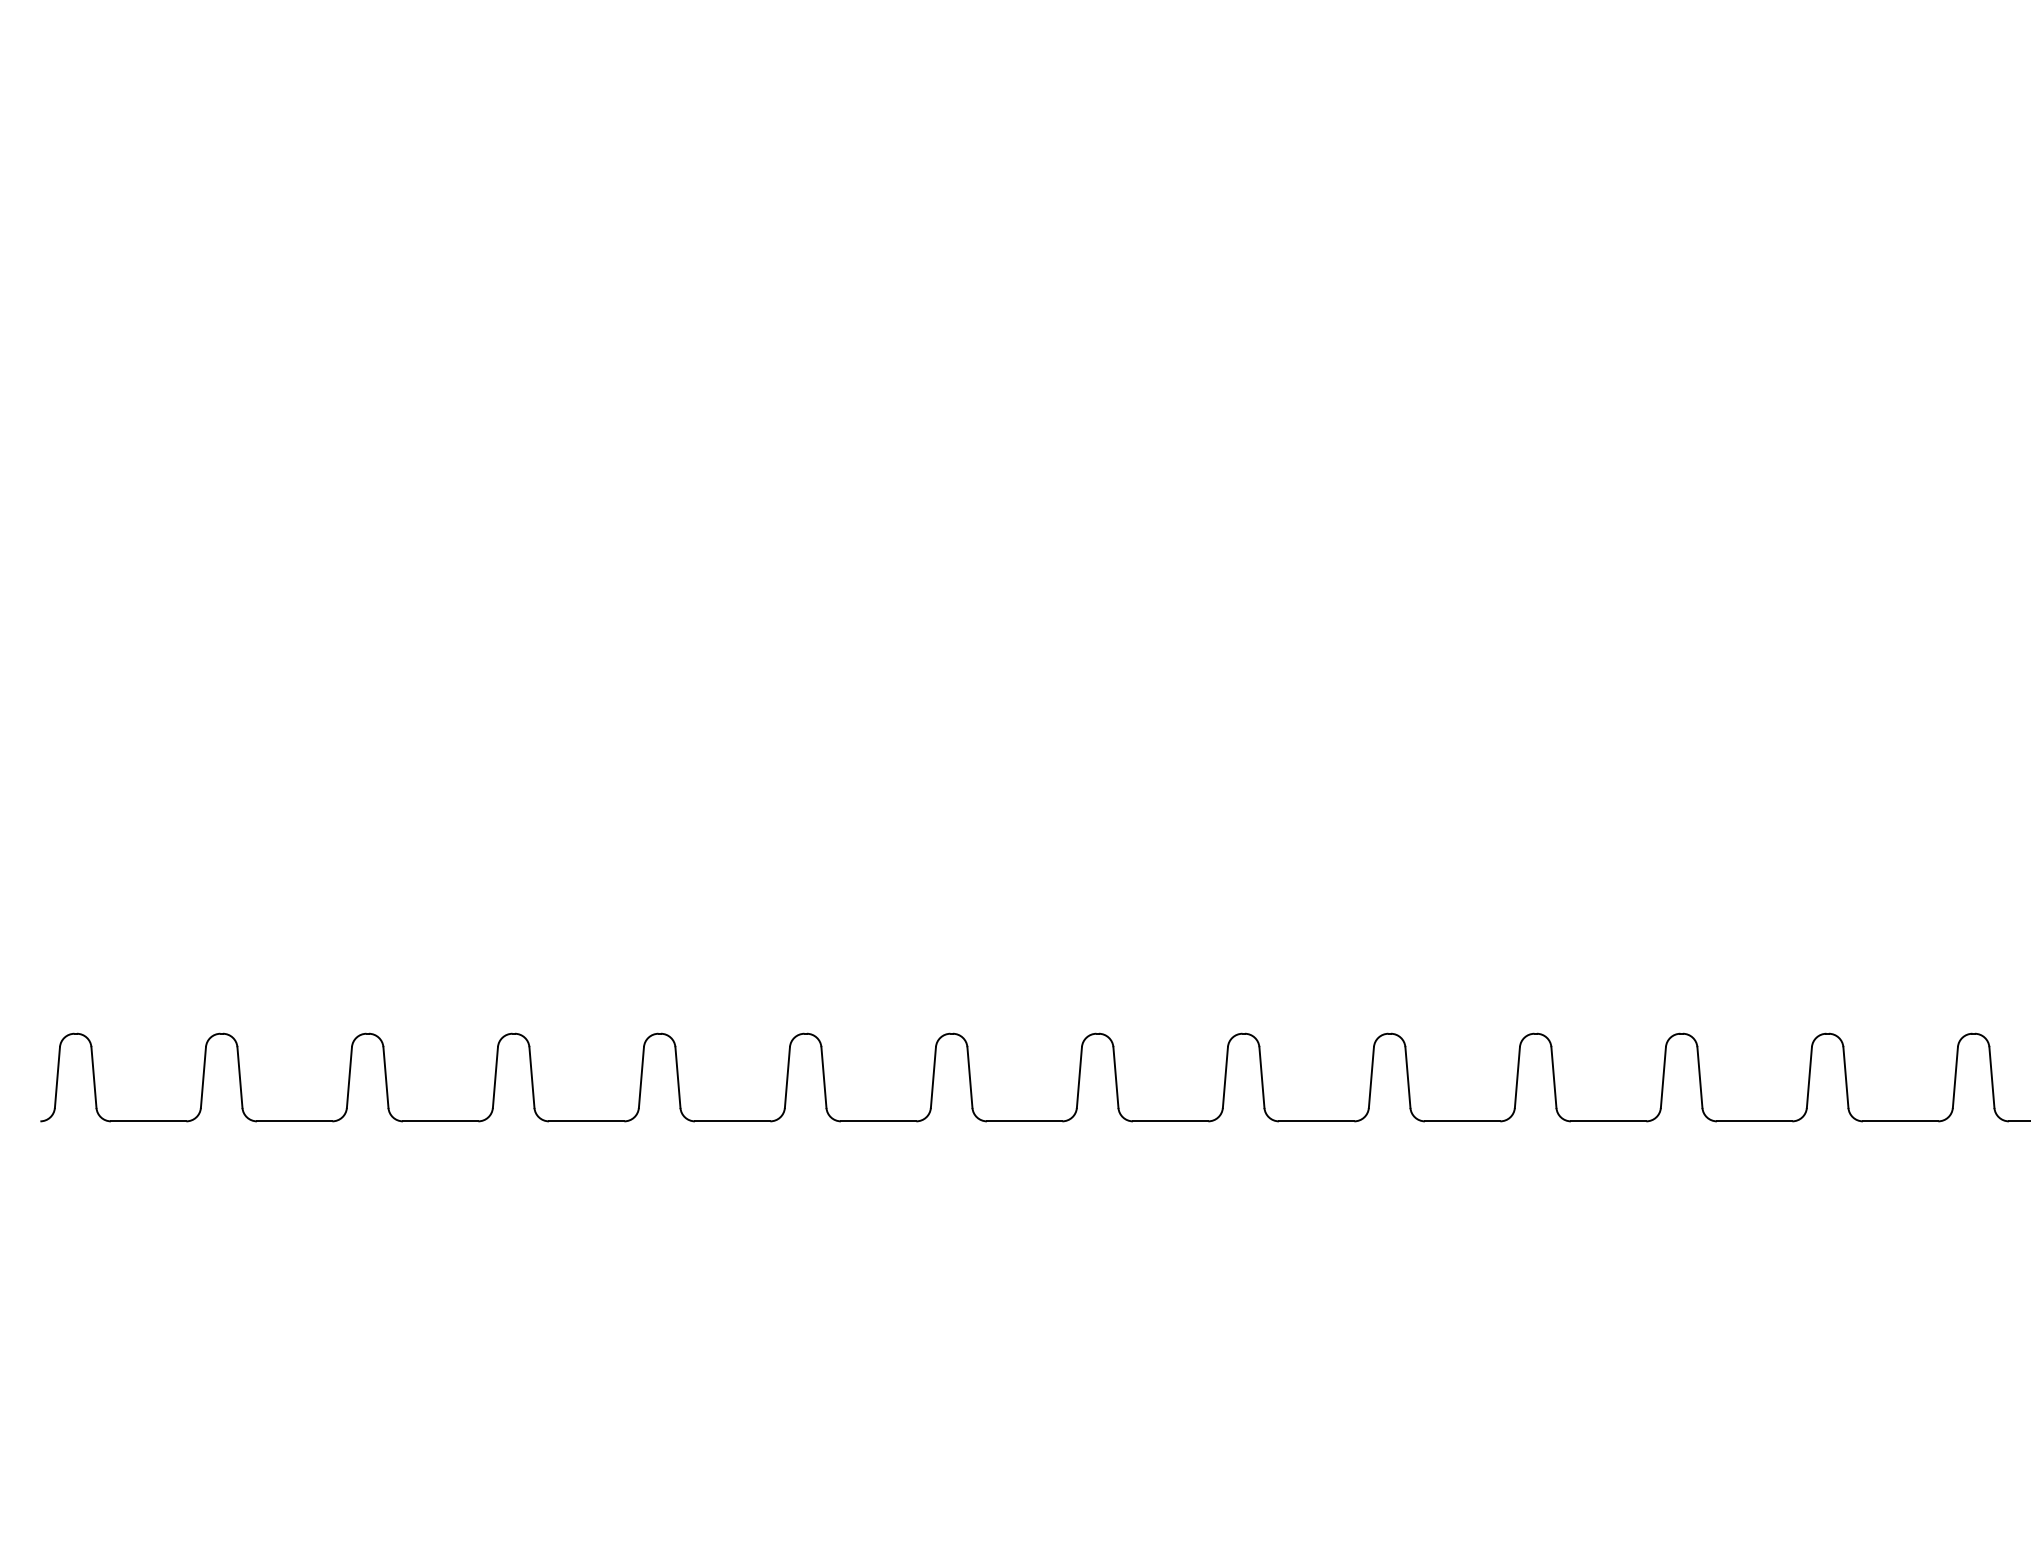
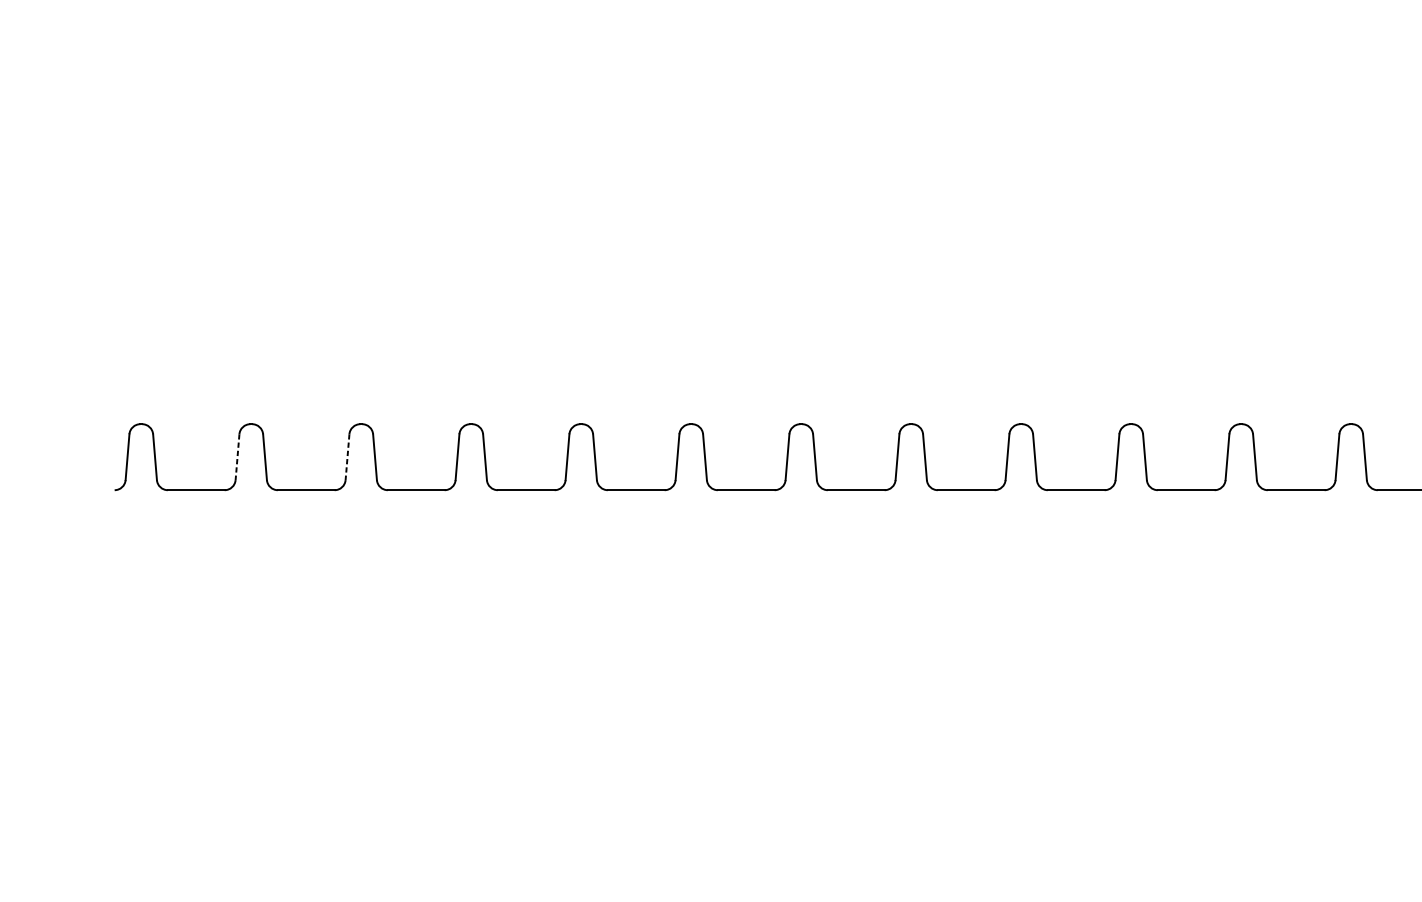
line: (203, 1077) -> (237, 457), solid -> dashed
line: (349, 1077) -> (347, 457), solid -> dashed

